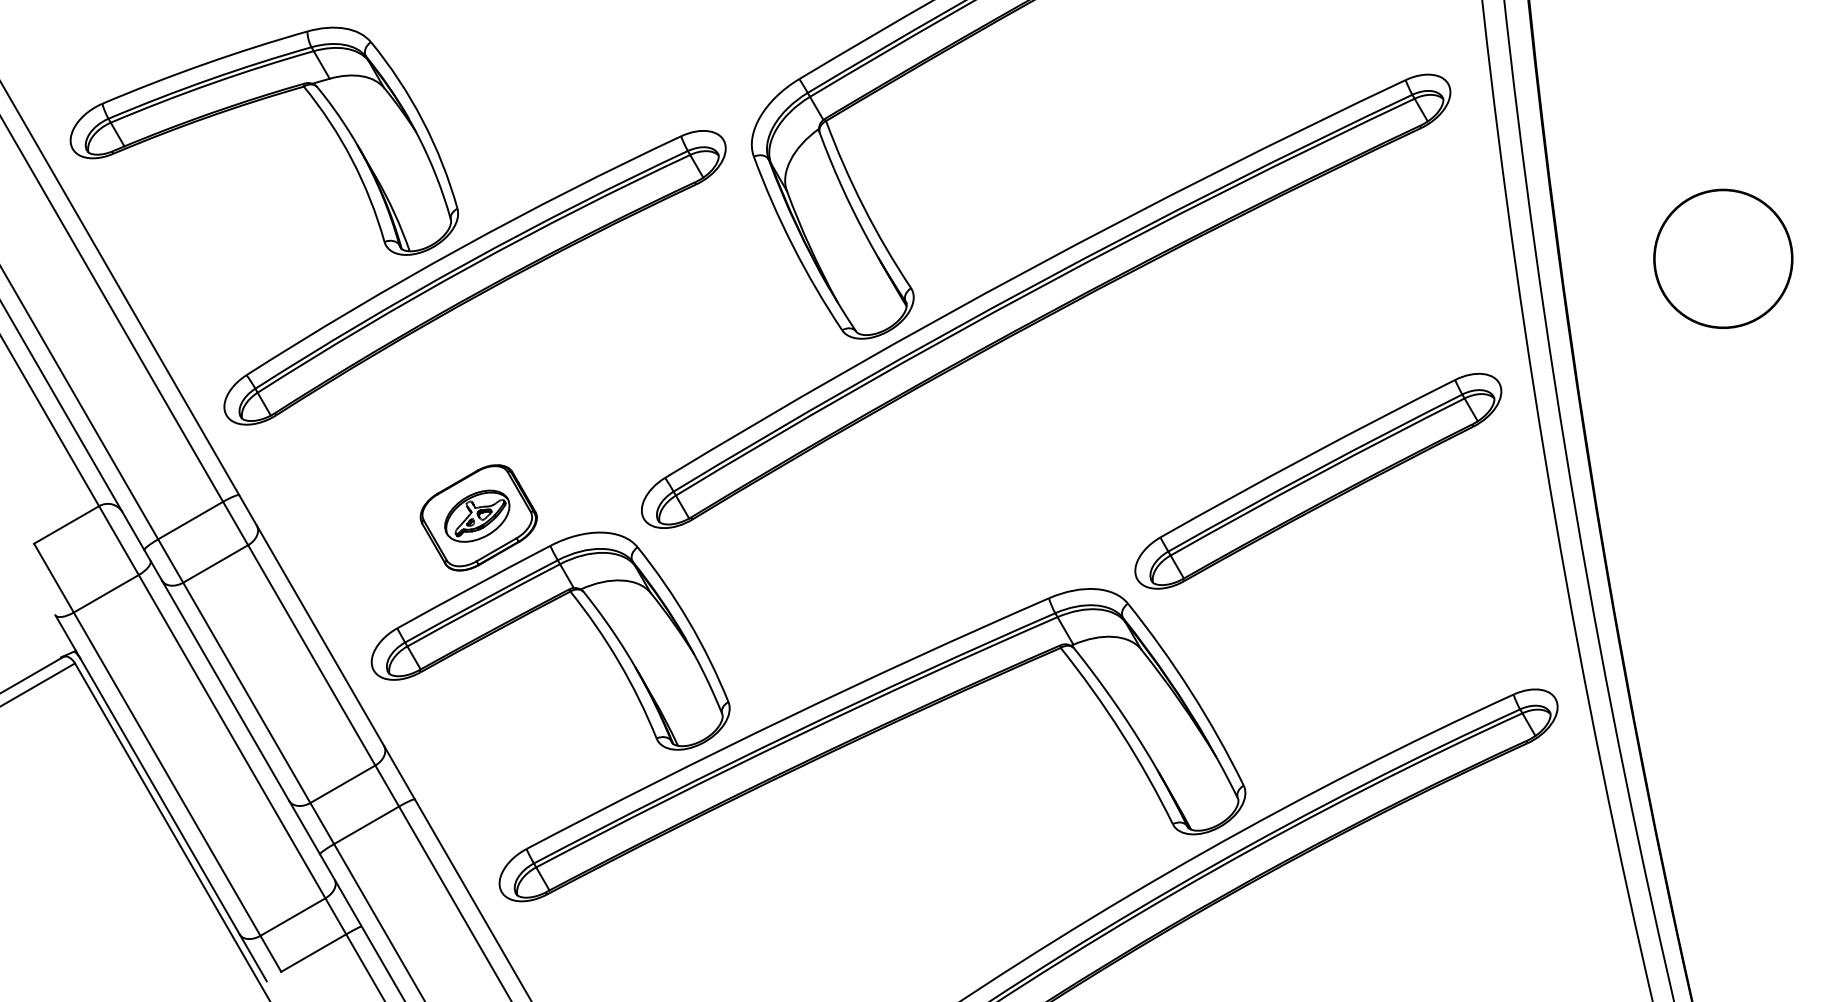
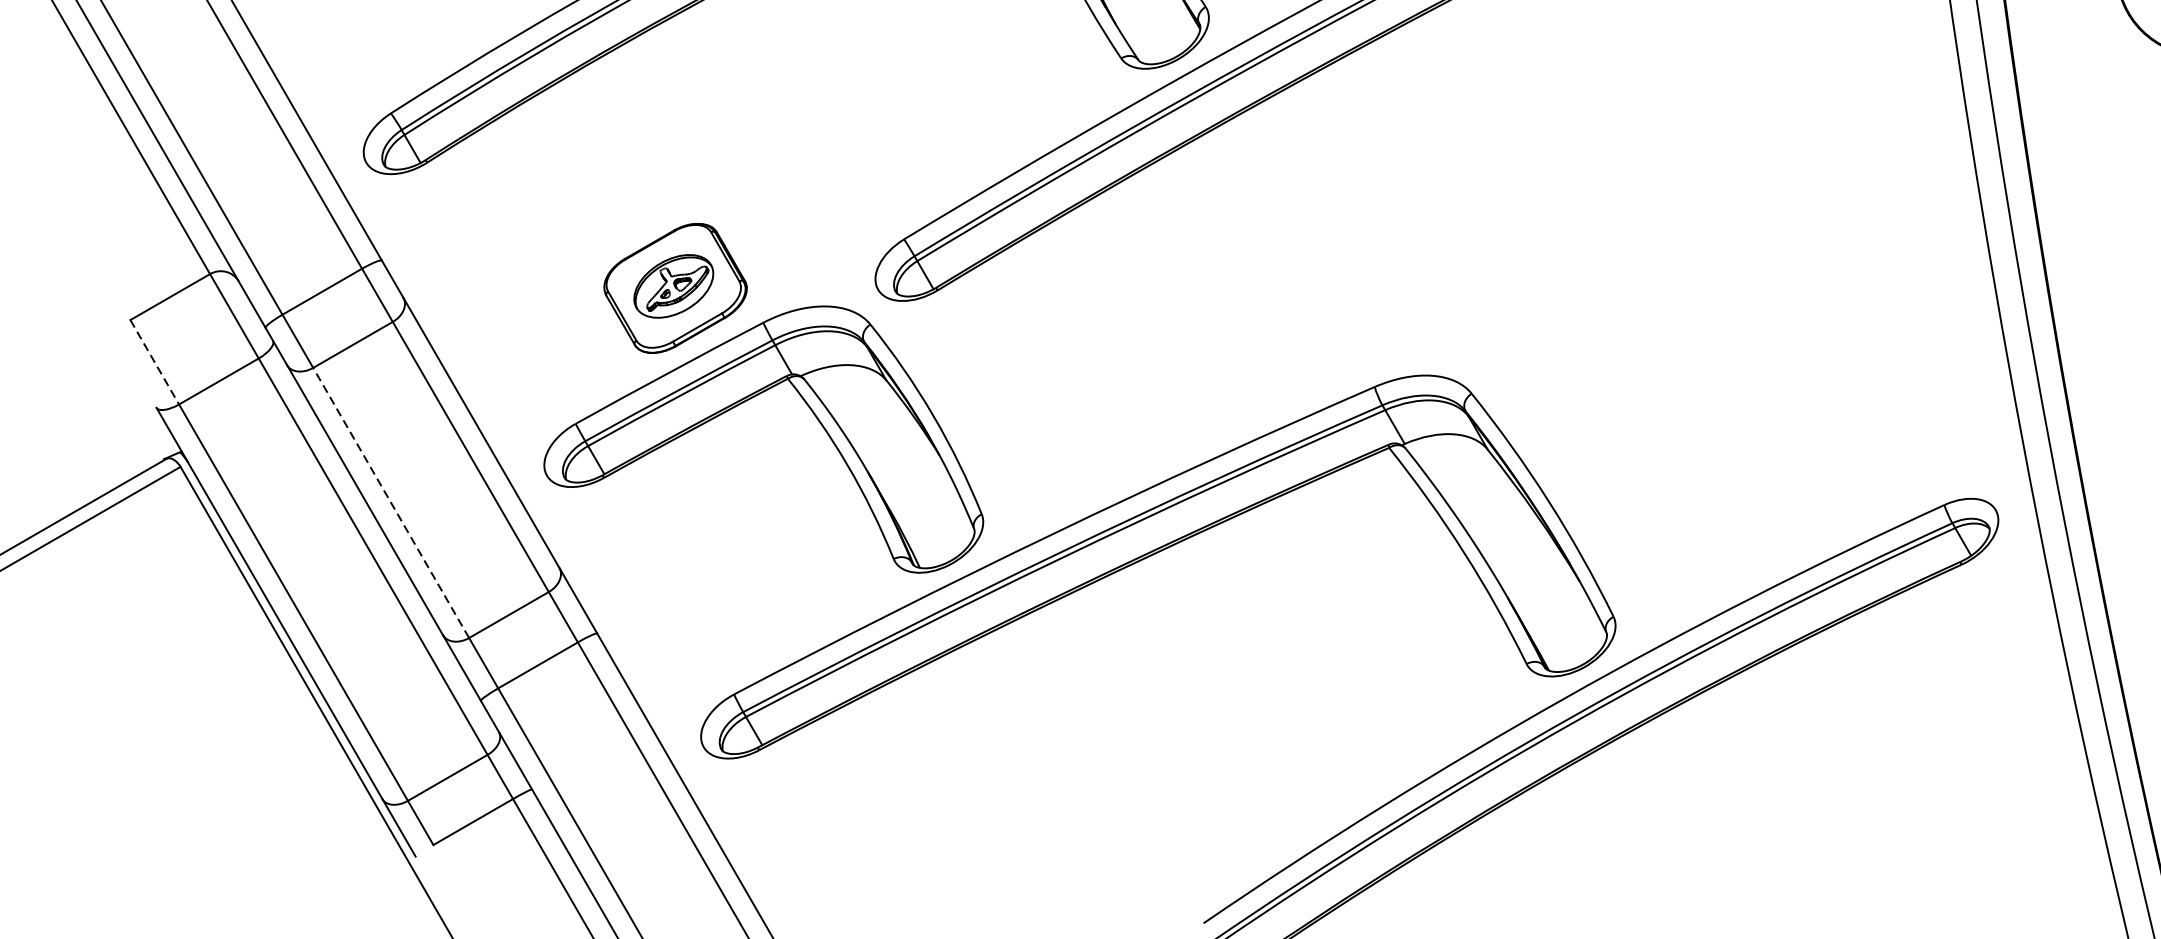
part: (1318, 480) -> (1705, 242), removed
line: (53, 578) -> (154, 362), solid -> dashed
line: (246, 692) -> (390, 502), solid -> dashed

